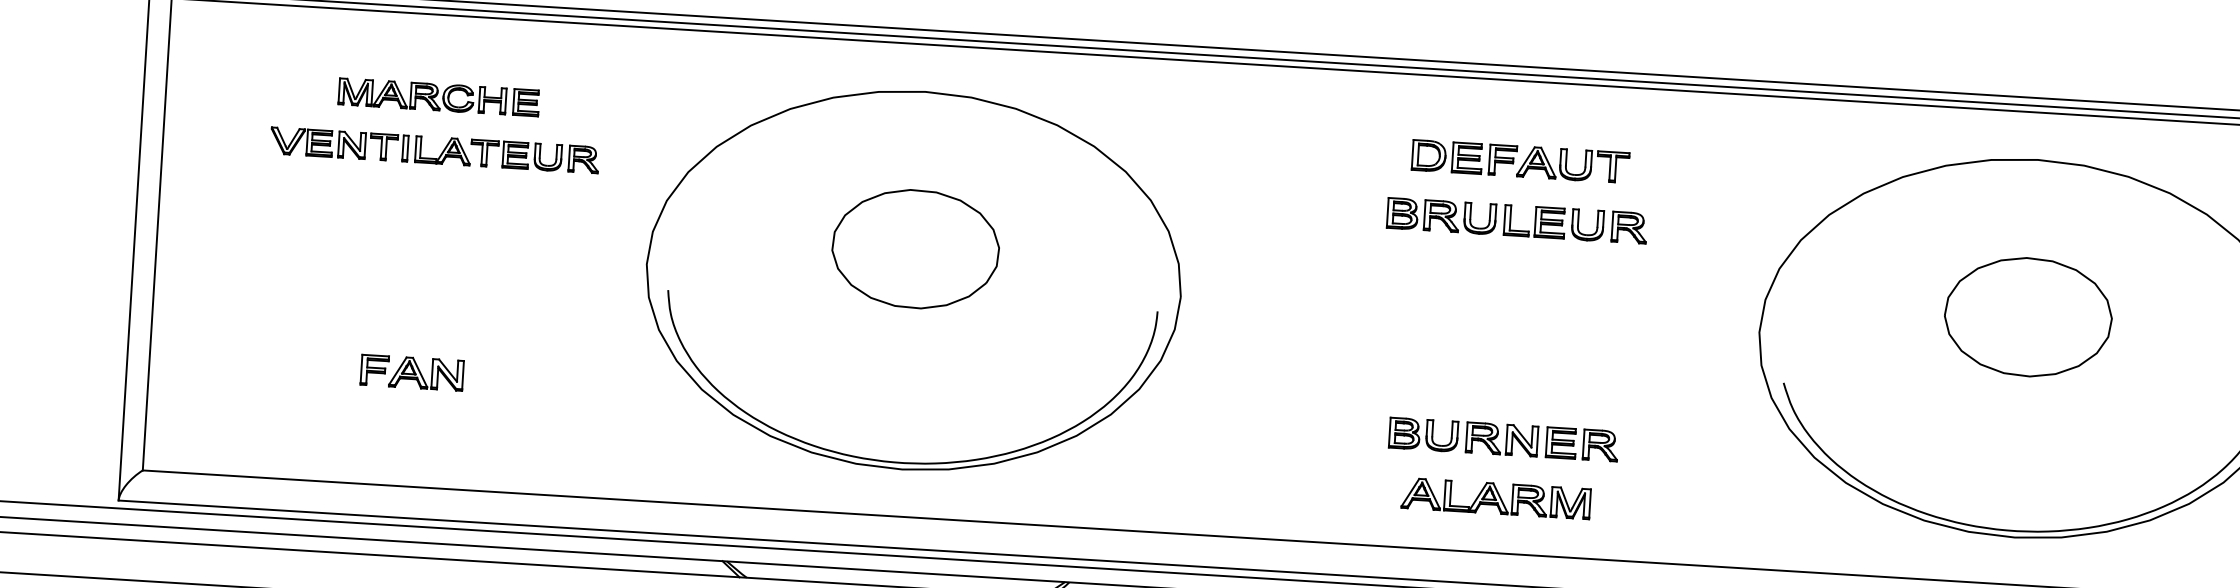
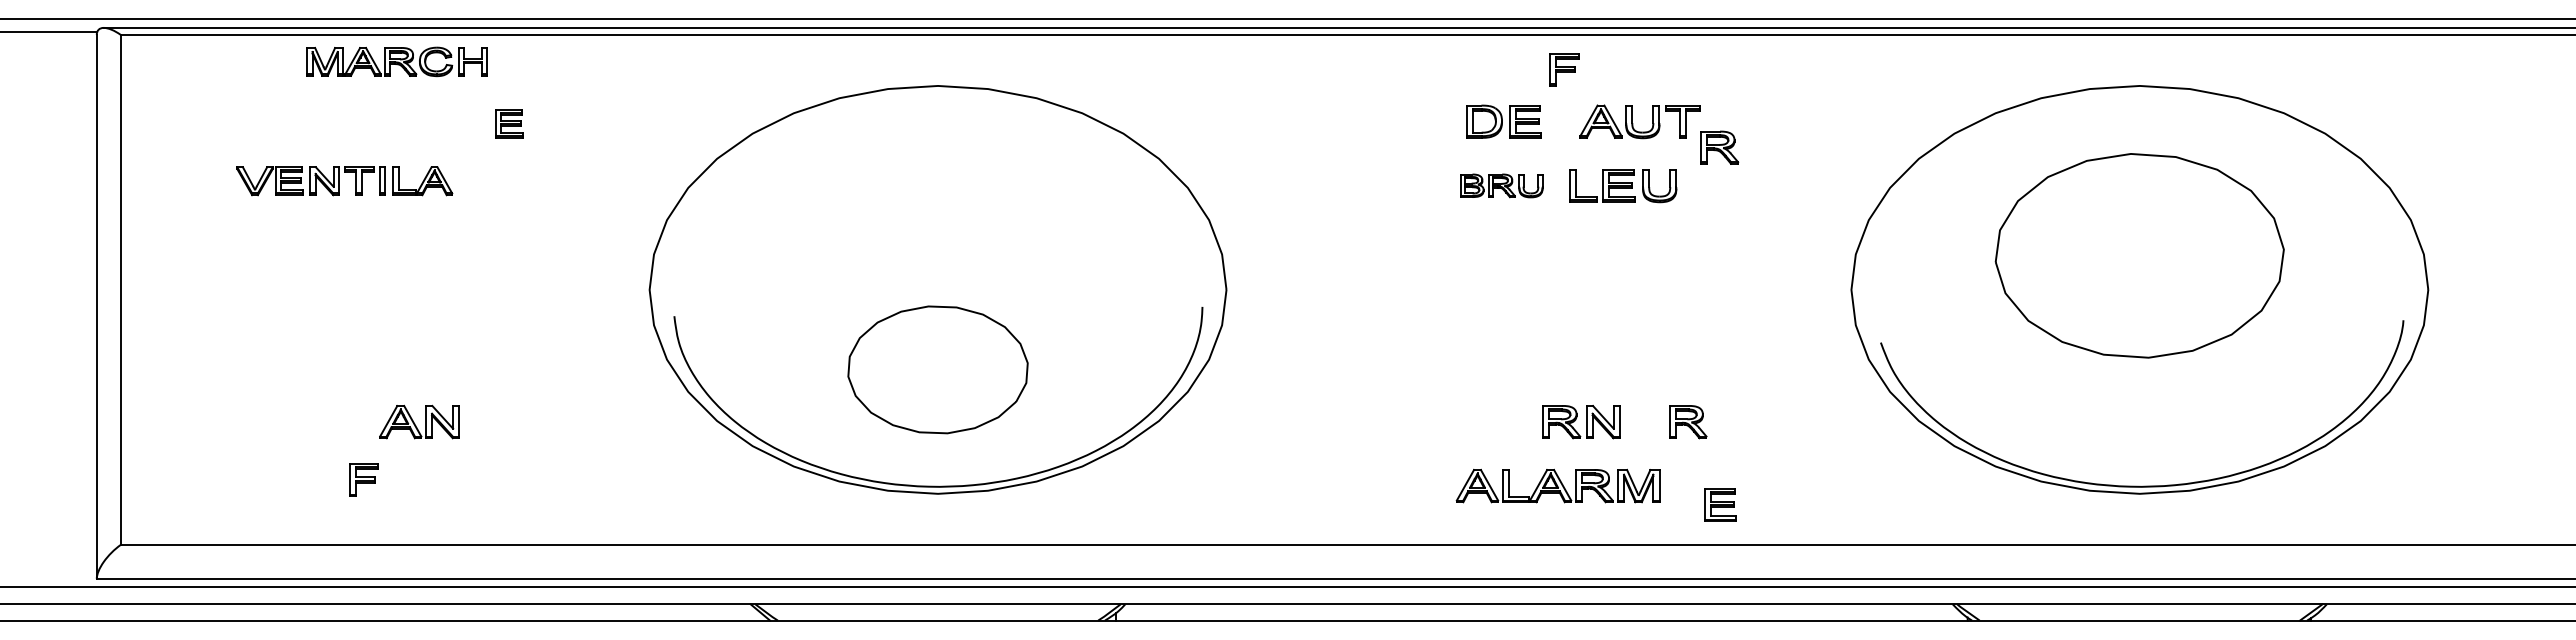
part: (421, 95) -> (396, 61), moved
part: (534, 156) -> (521, 181), removed
part: (1503, 160) -> (1564, 69), moved
part: (1441, 215) -> (1501, 185), size x0.7
part: (1629, 227) -> (1719, 147), moved
part: (915, 248) -> (937, 369), moved
part: (2028, 316) -> (2139, 255), size x1.6
part: (374, 369) -> (363, 479), moved
part: (1423, 435) -> (1496, 422), removed
part: (1561, 442) -> (1720, 504), moved
part: (1495, 498) -> (1557, 485), moved

